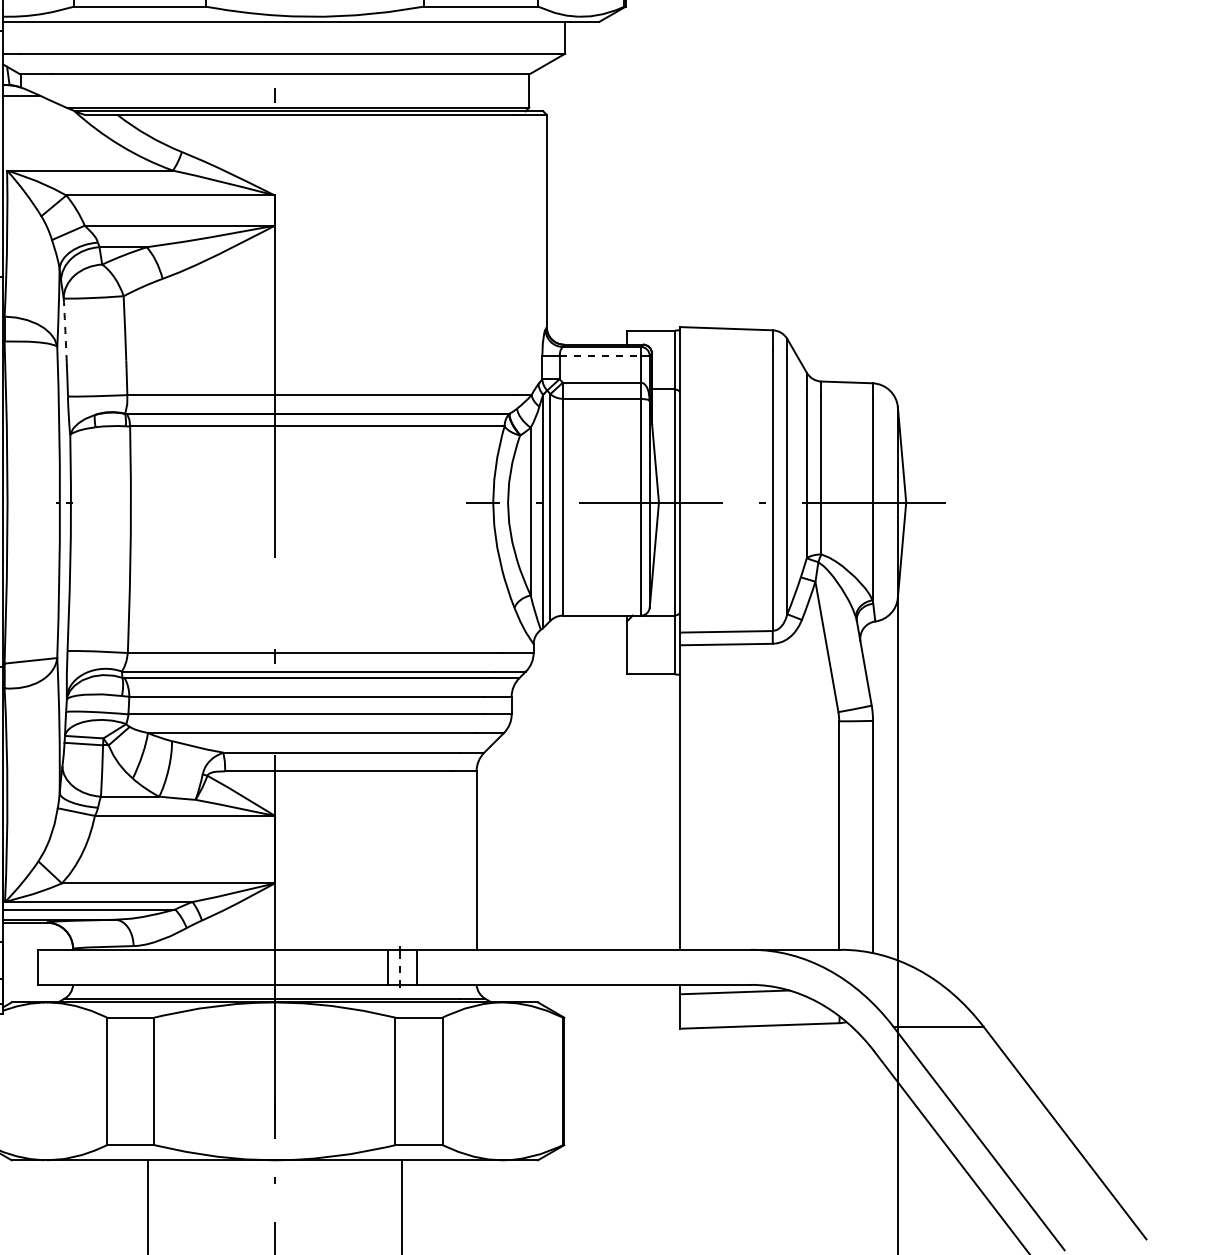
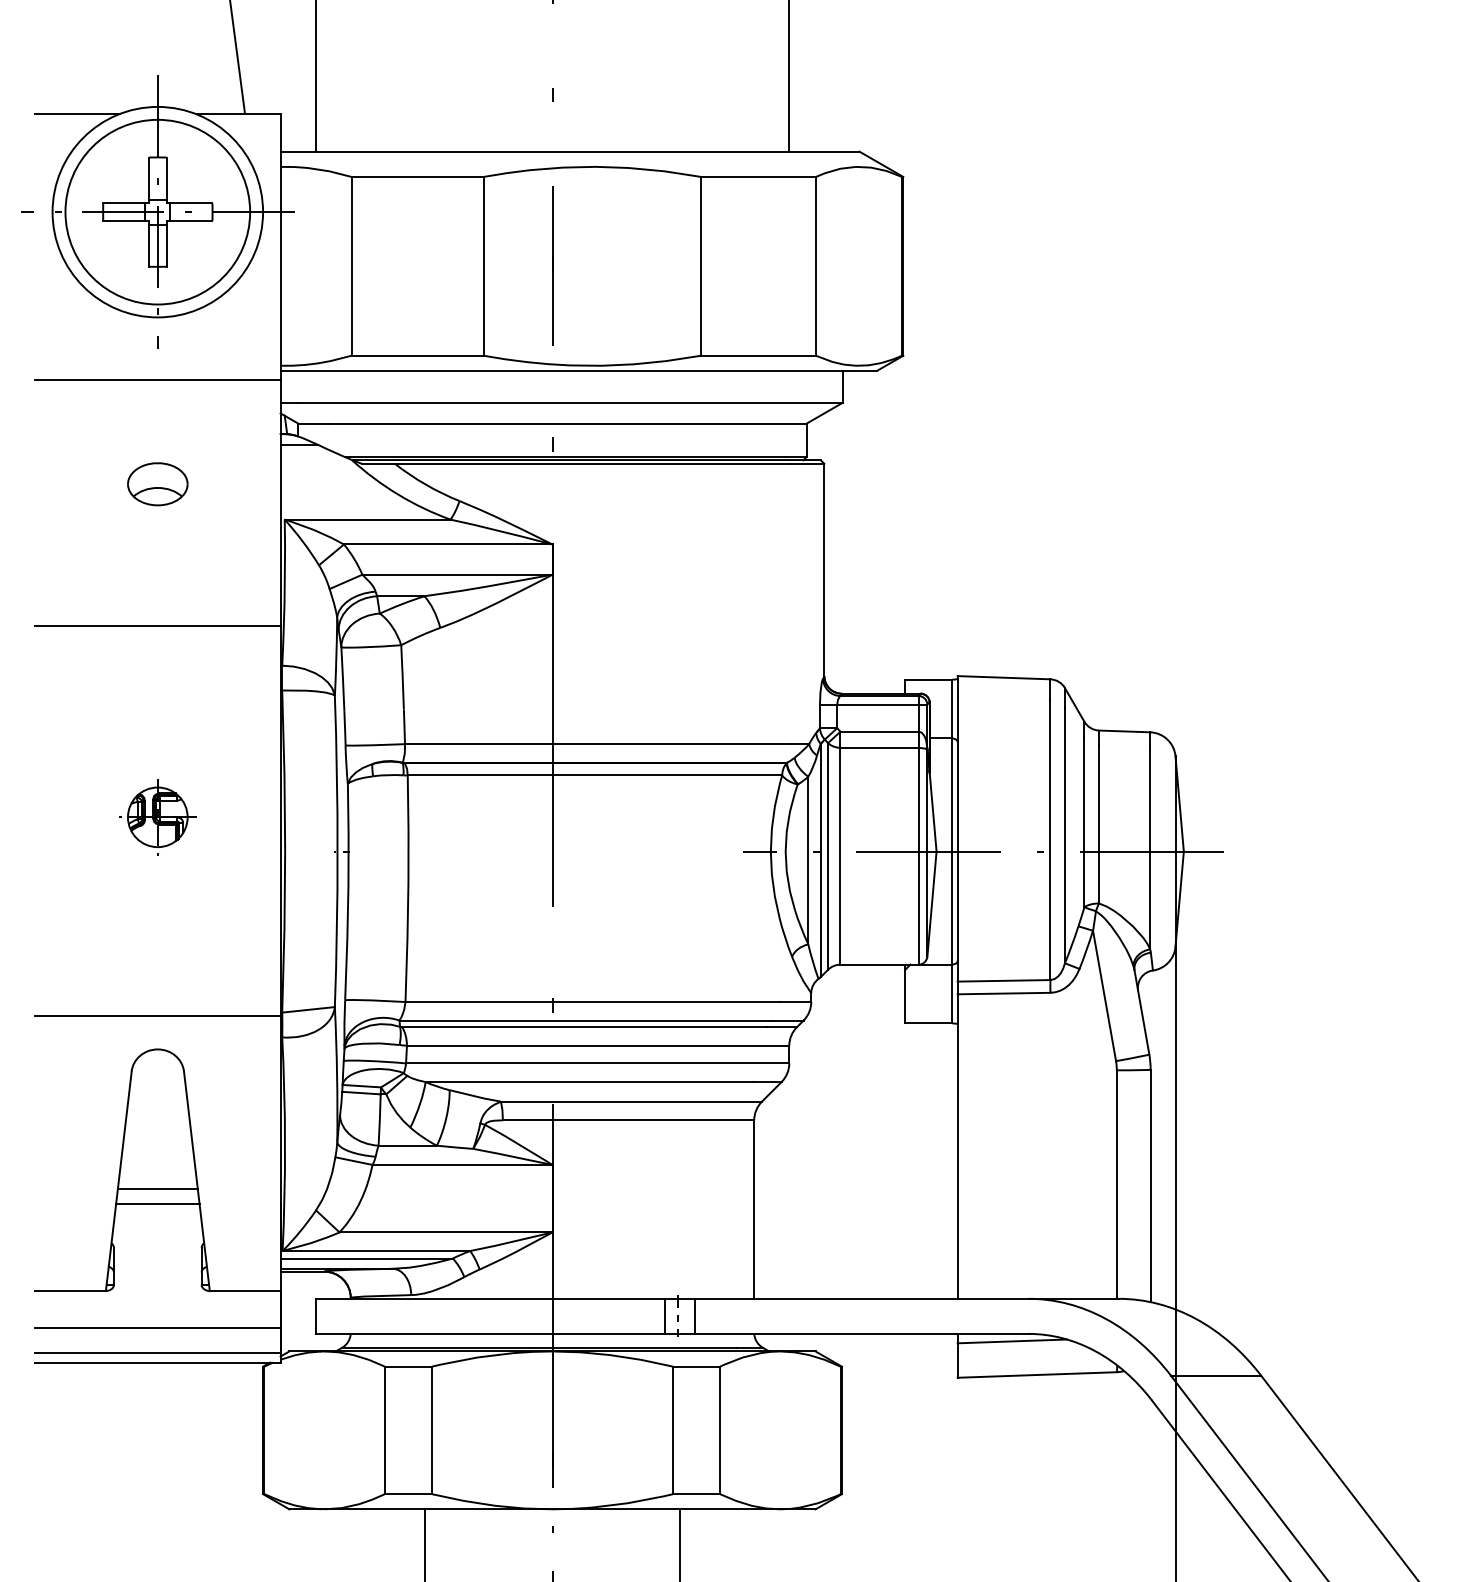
arc: (64, 330) -> (342, 679), dashed -> solid
line: (599, 355) -> (877, 704), dashed -> solid

